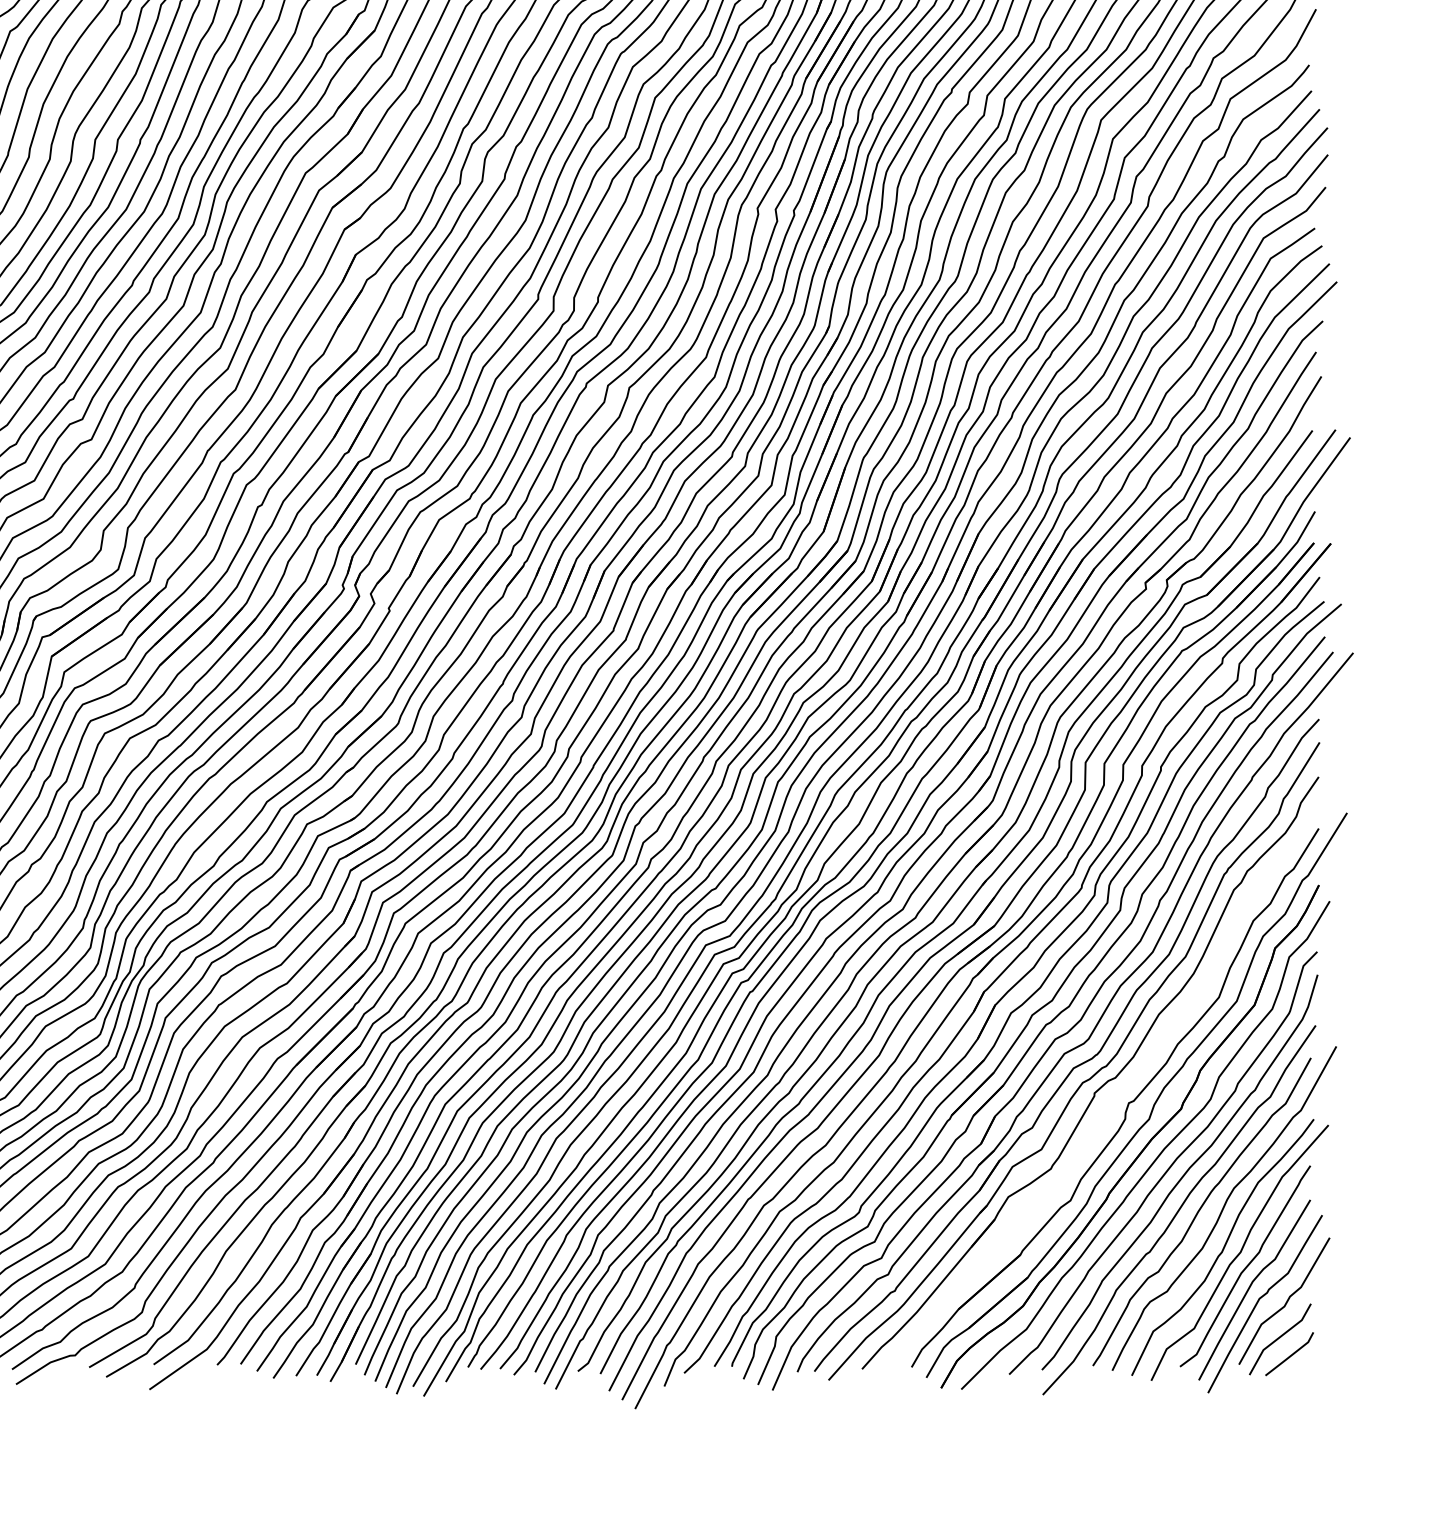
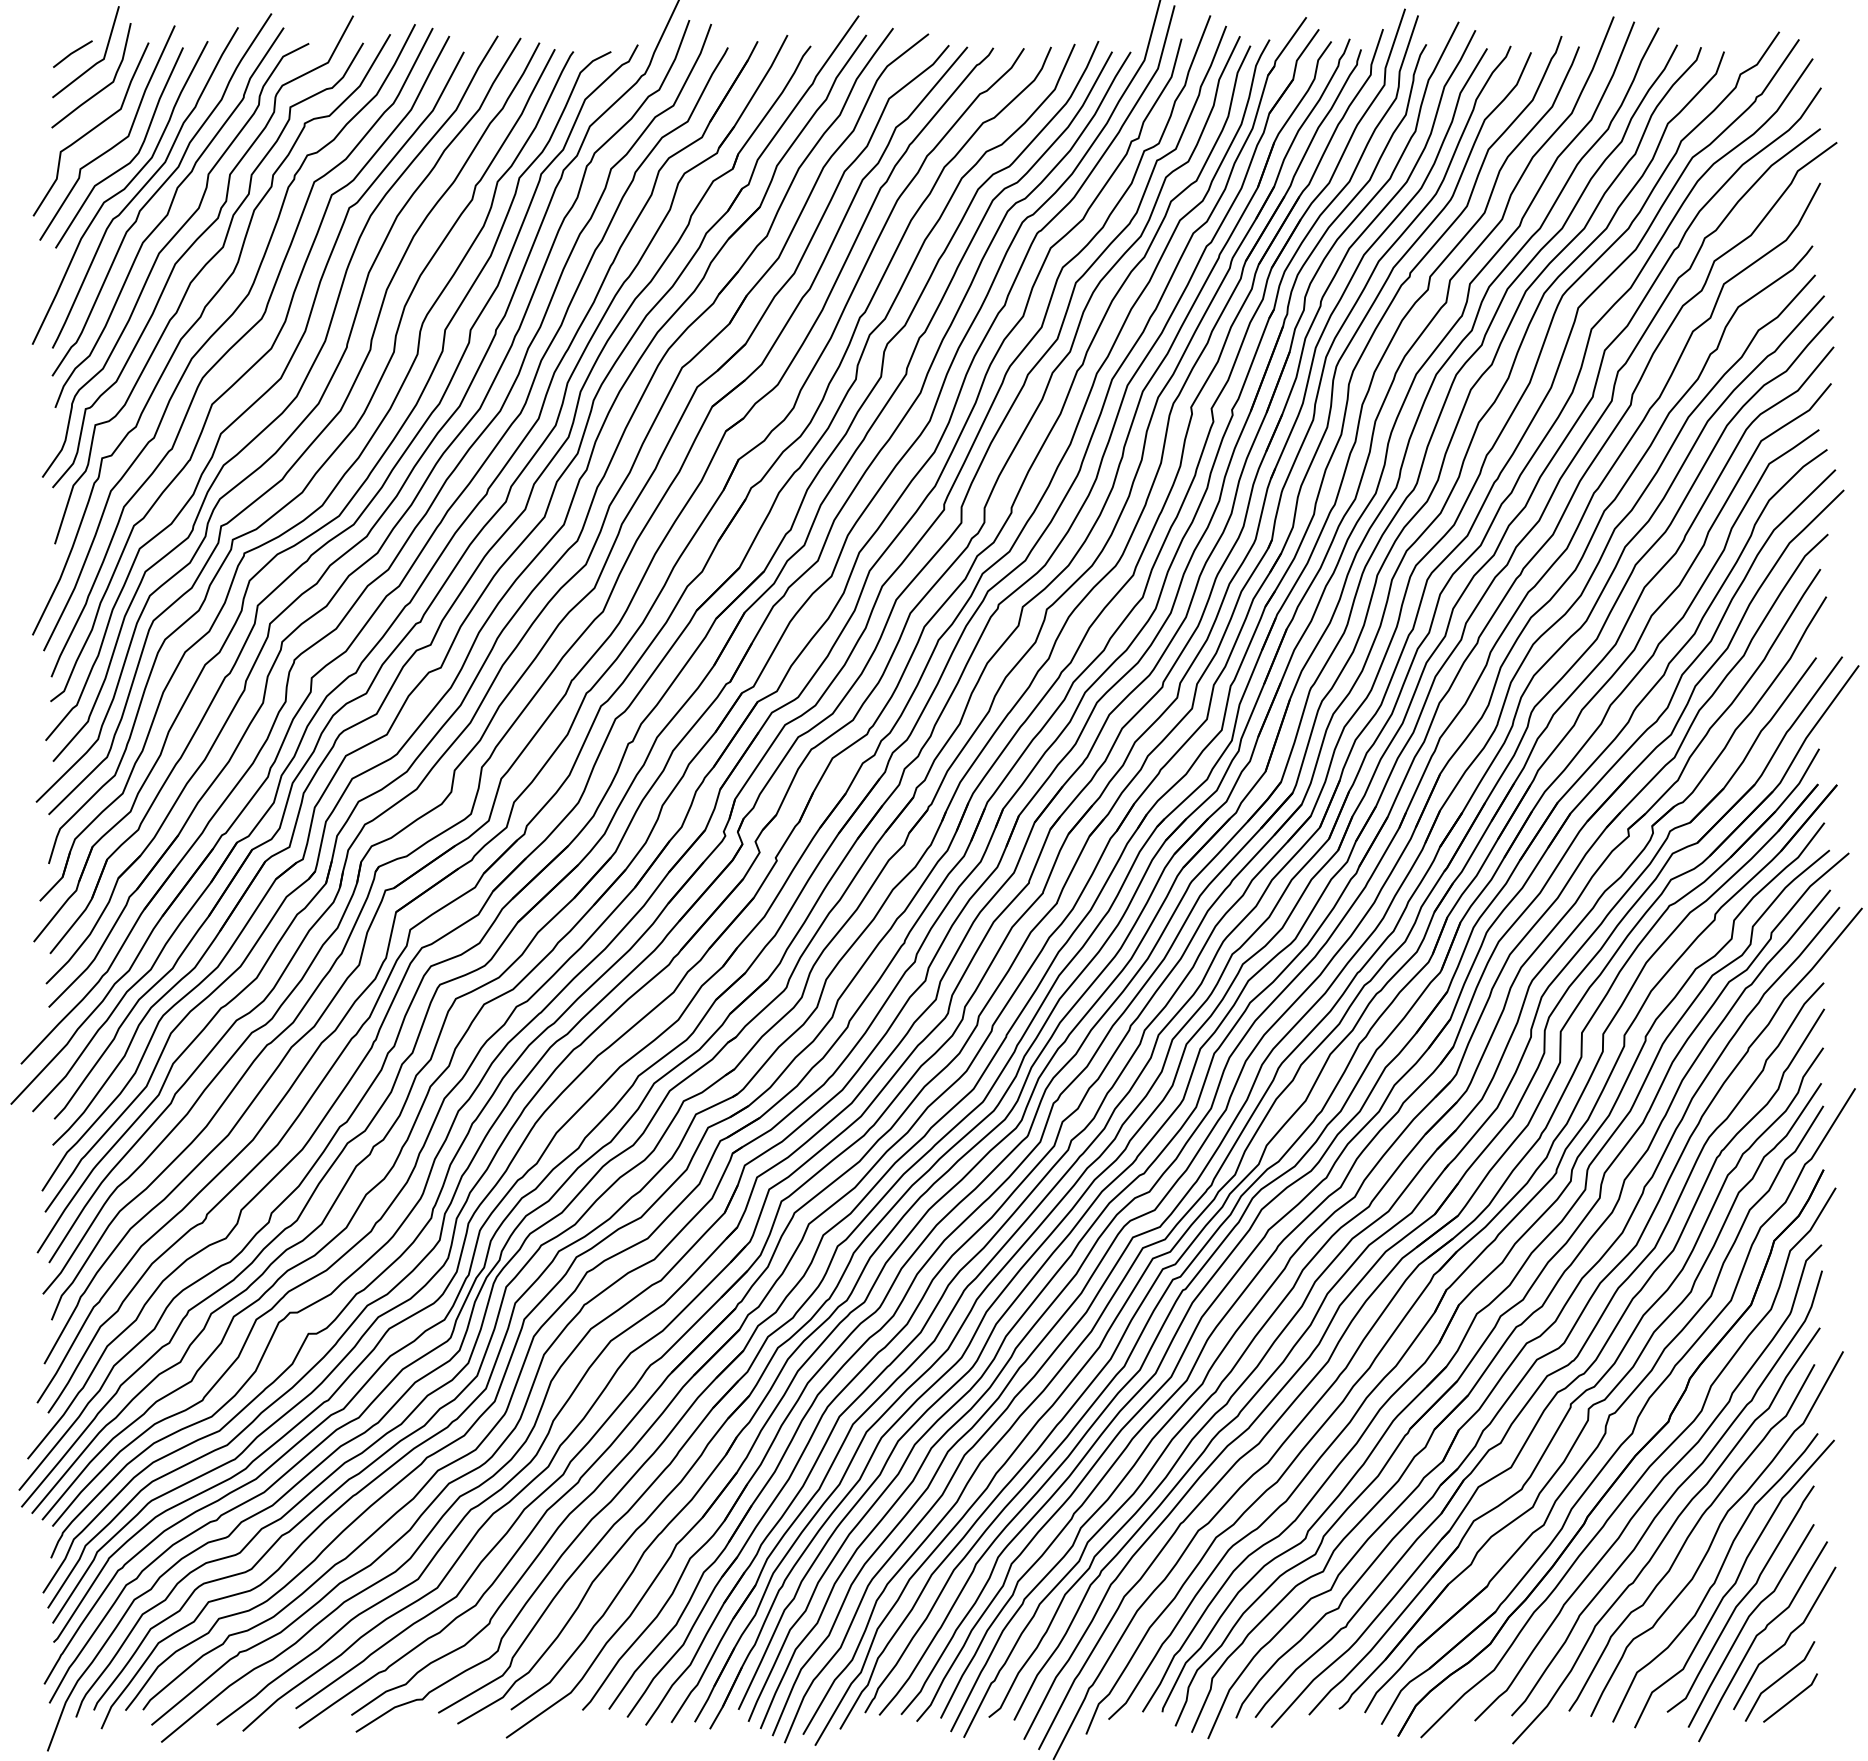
part: (1110, 1096) -> (1588, 1407), added

